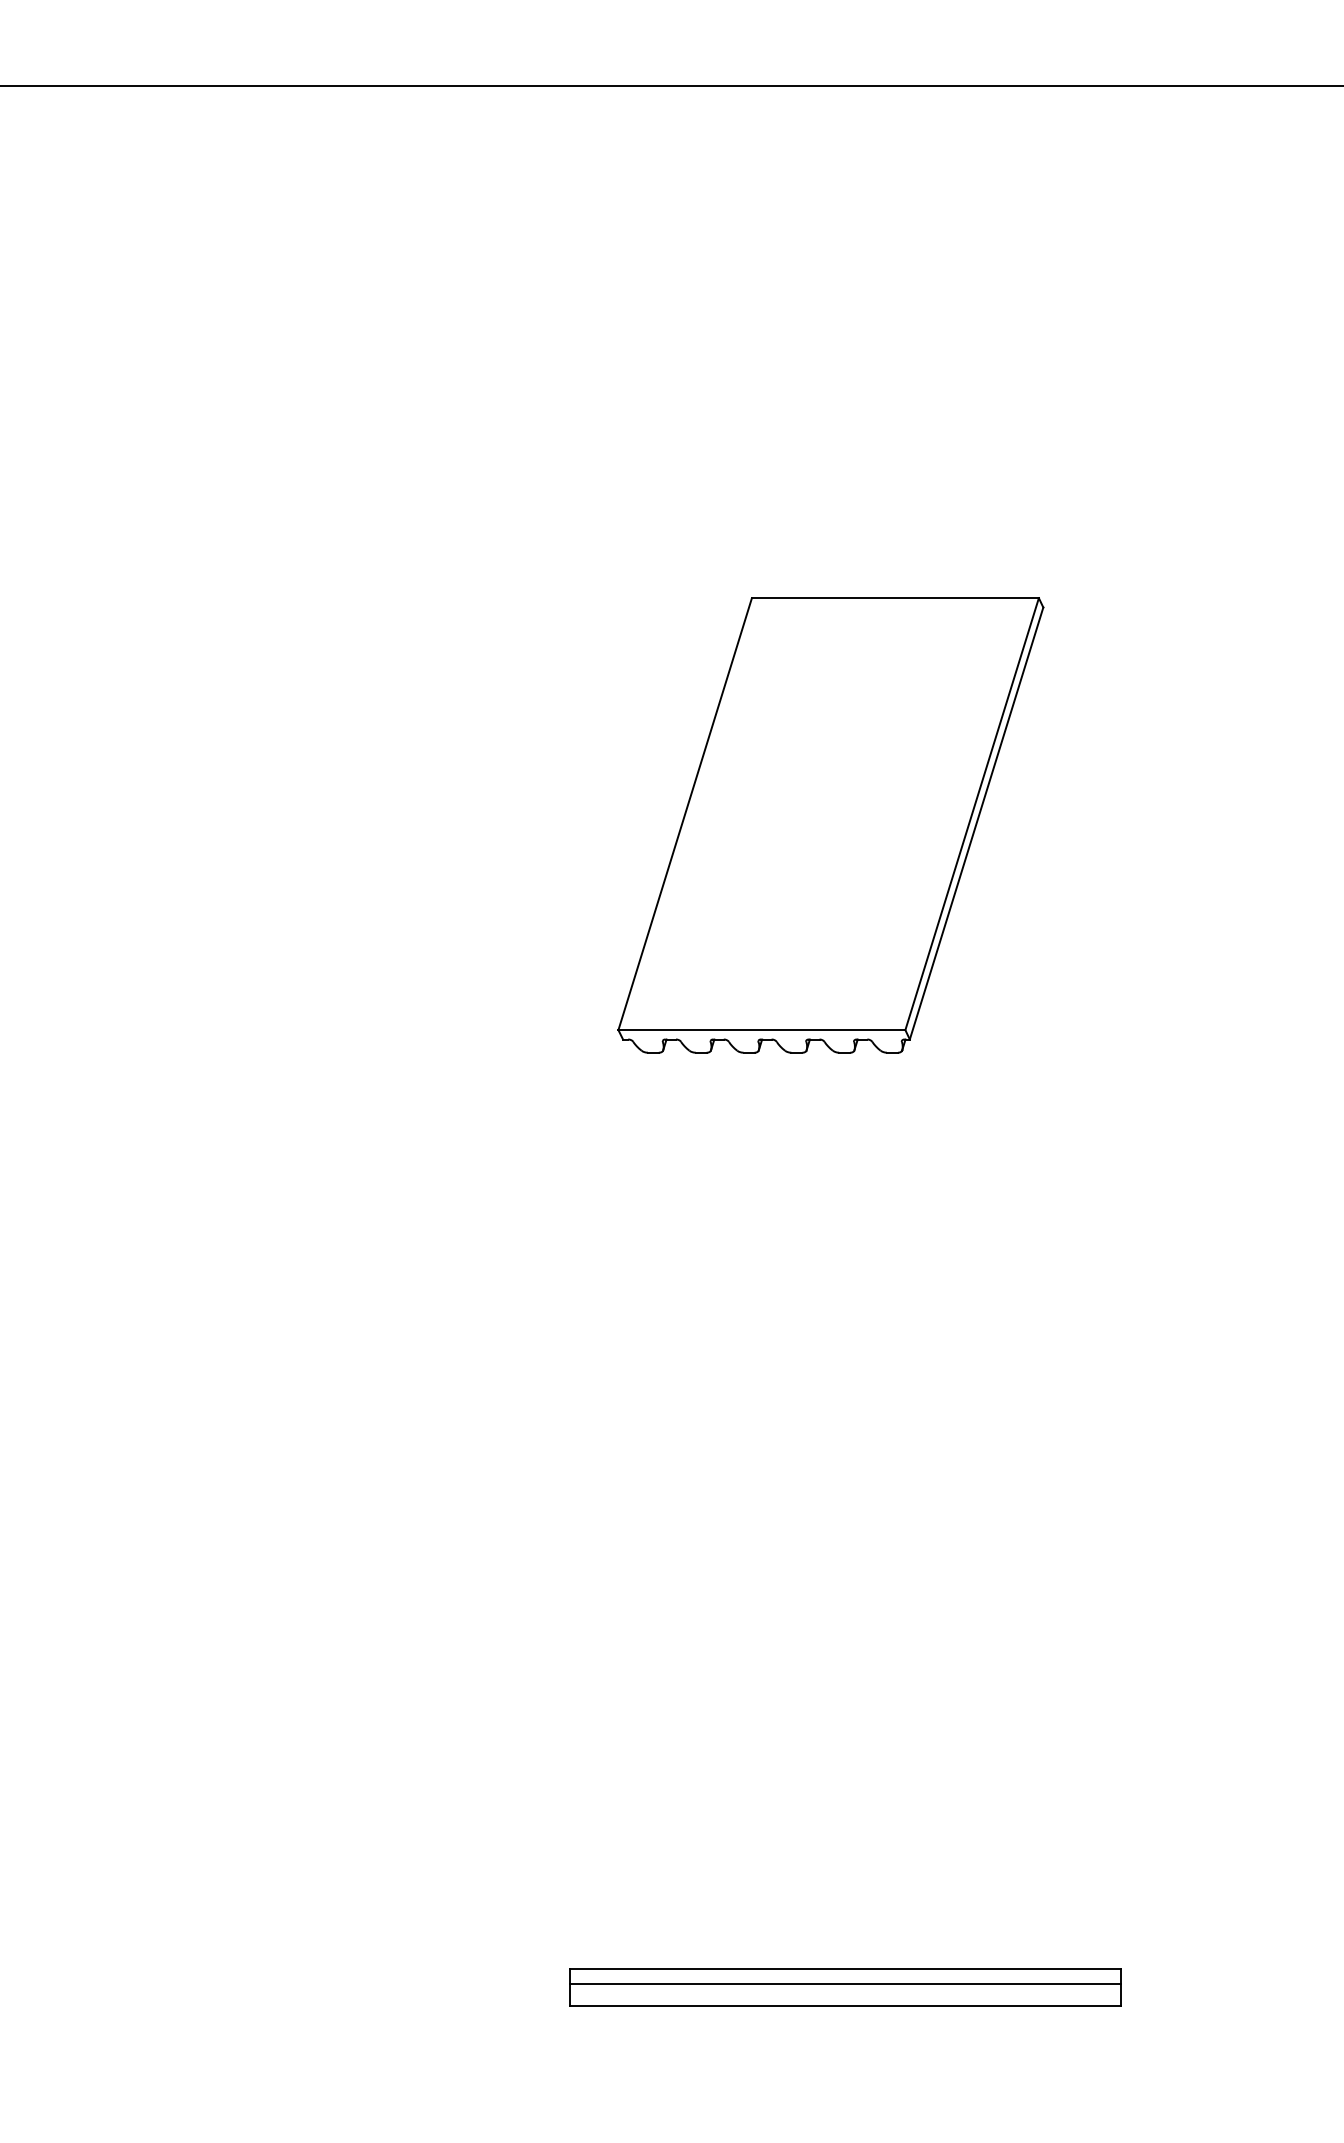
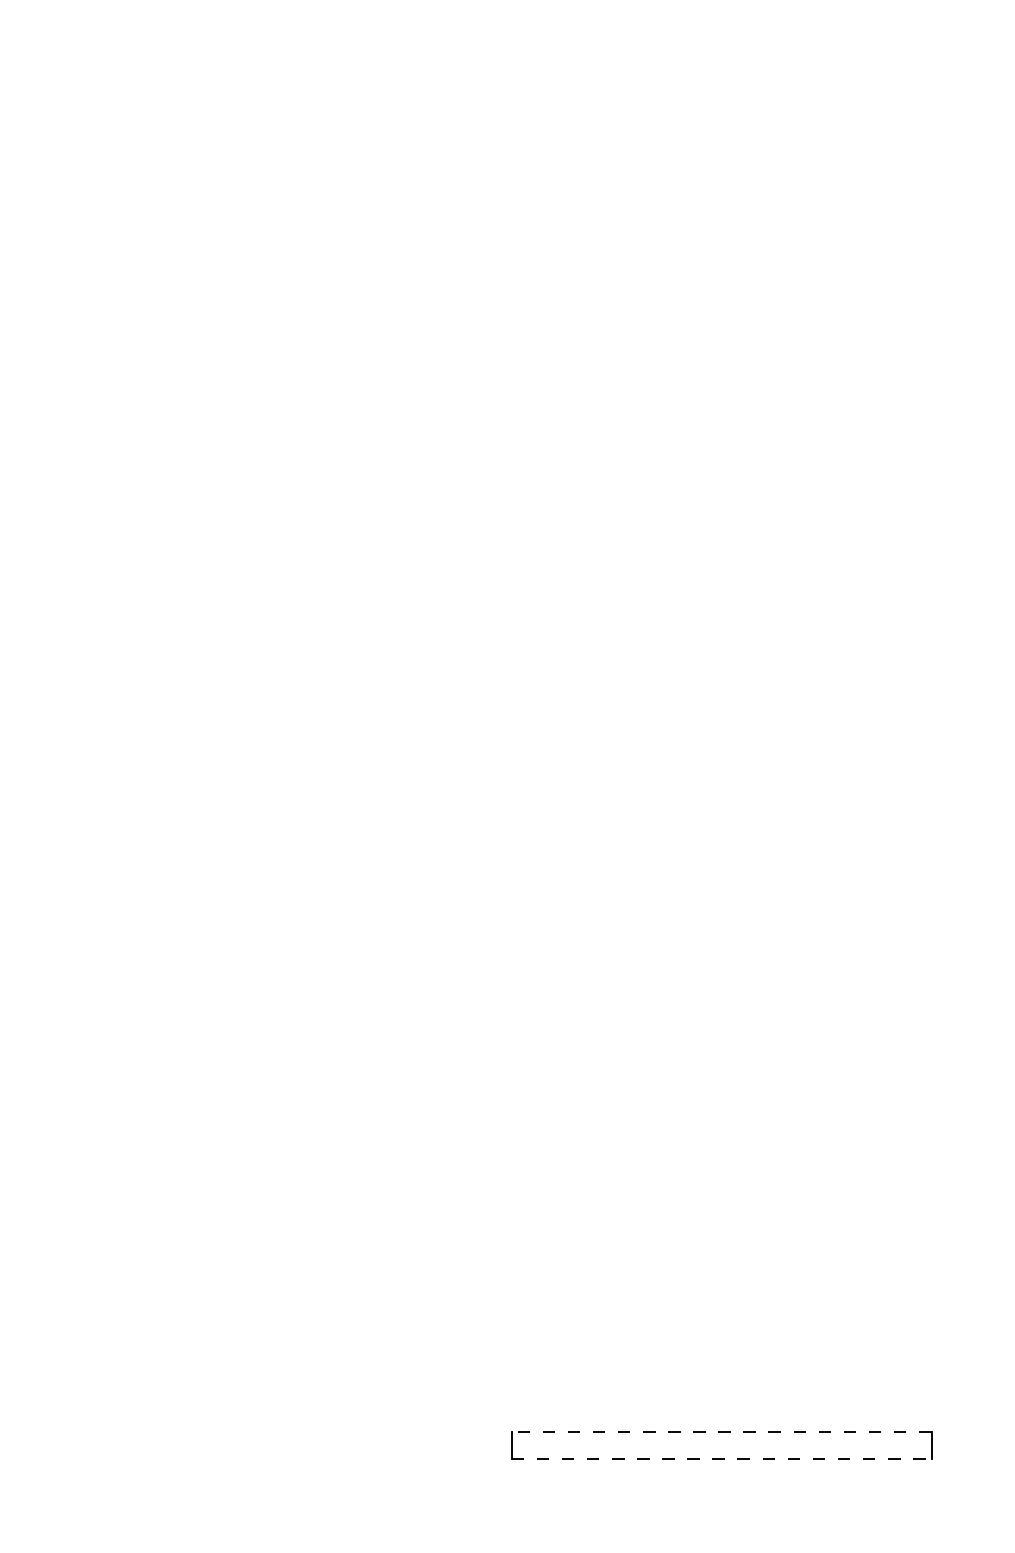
part: (830, 825) -> (710, 560), removed
line: (845, 1969) -> (721, 1431), solid -> dashed
line: (845, 1984) -> (721, 1443), removed
line: (845, 2005) -> (721, 1459), solid -> dashed

